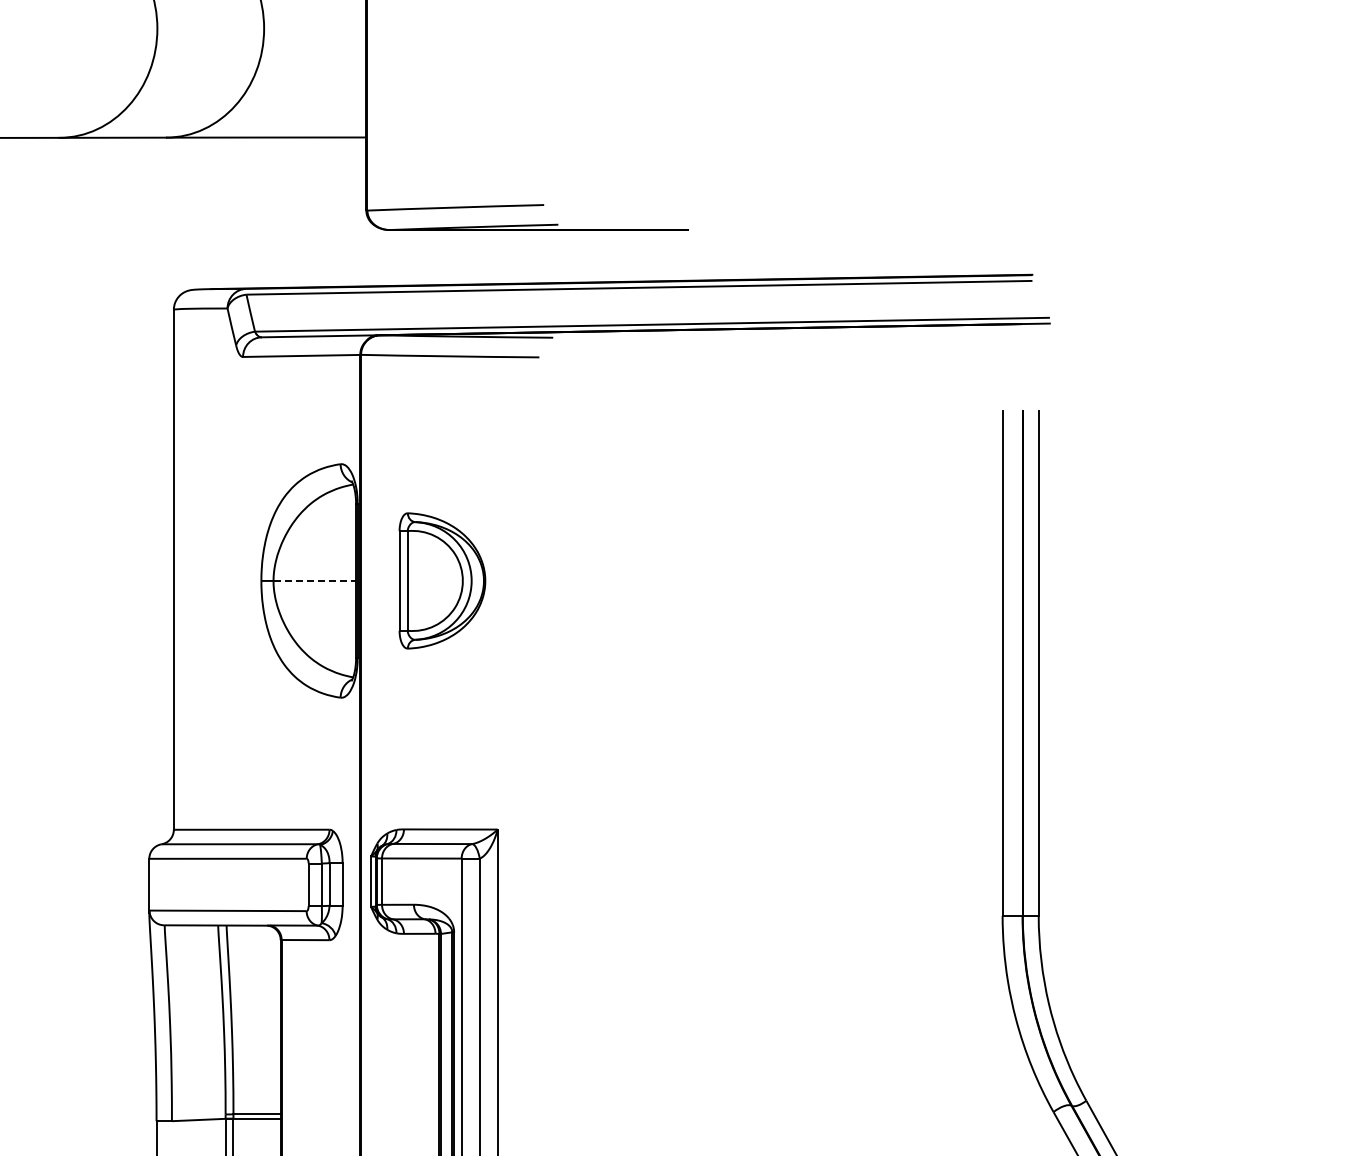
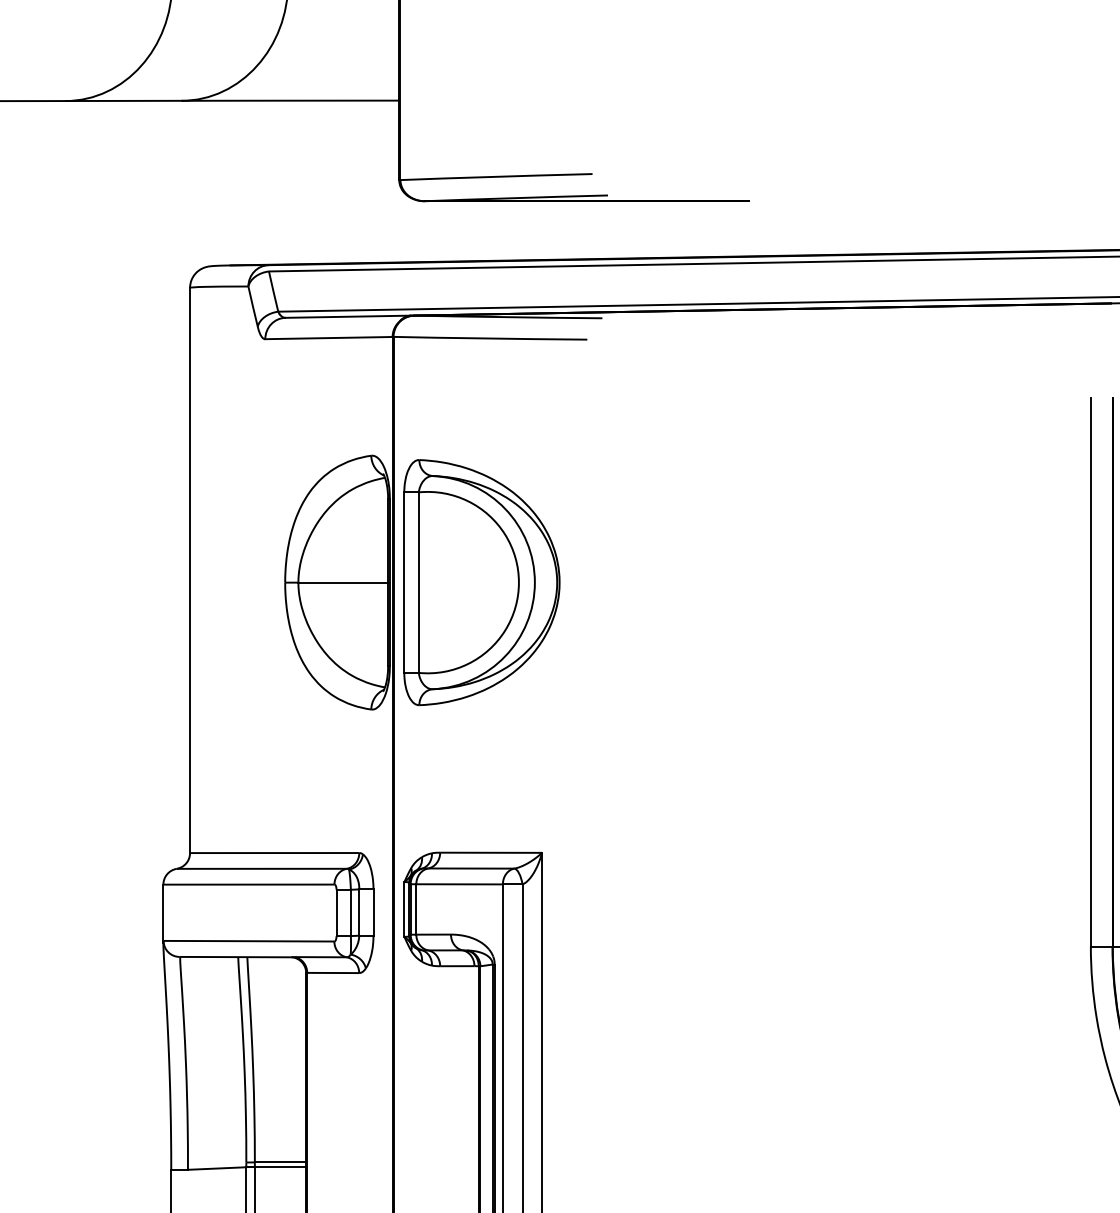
line: (315, 580) -> (344, 582), dashed -> solid
part: (442, 580) -> (482, 582), size x1.67

